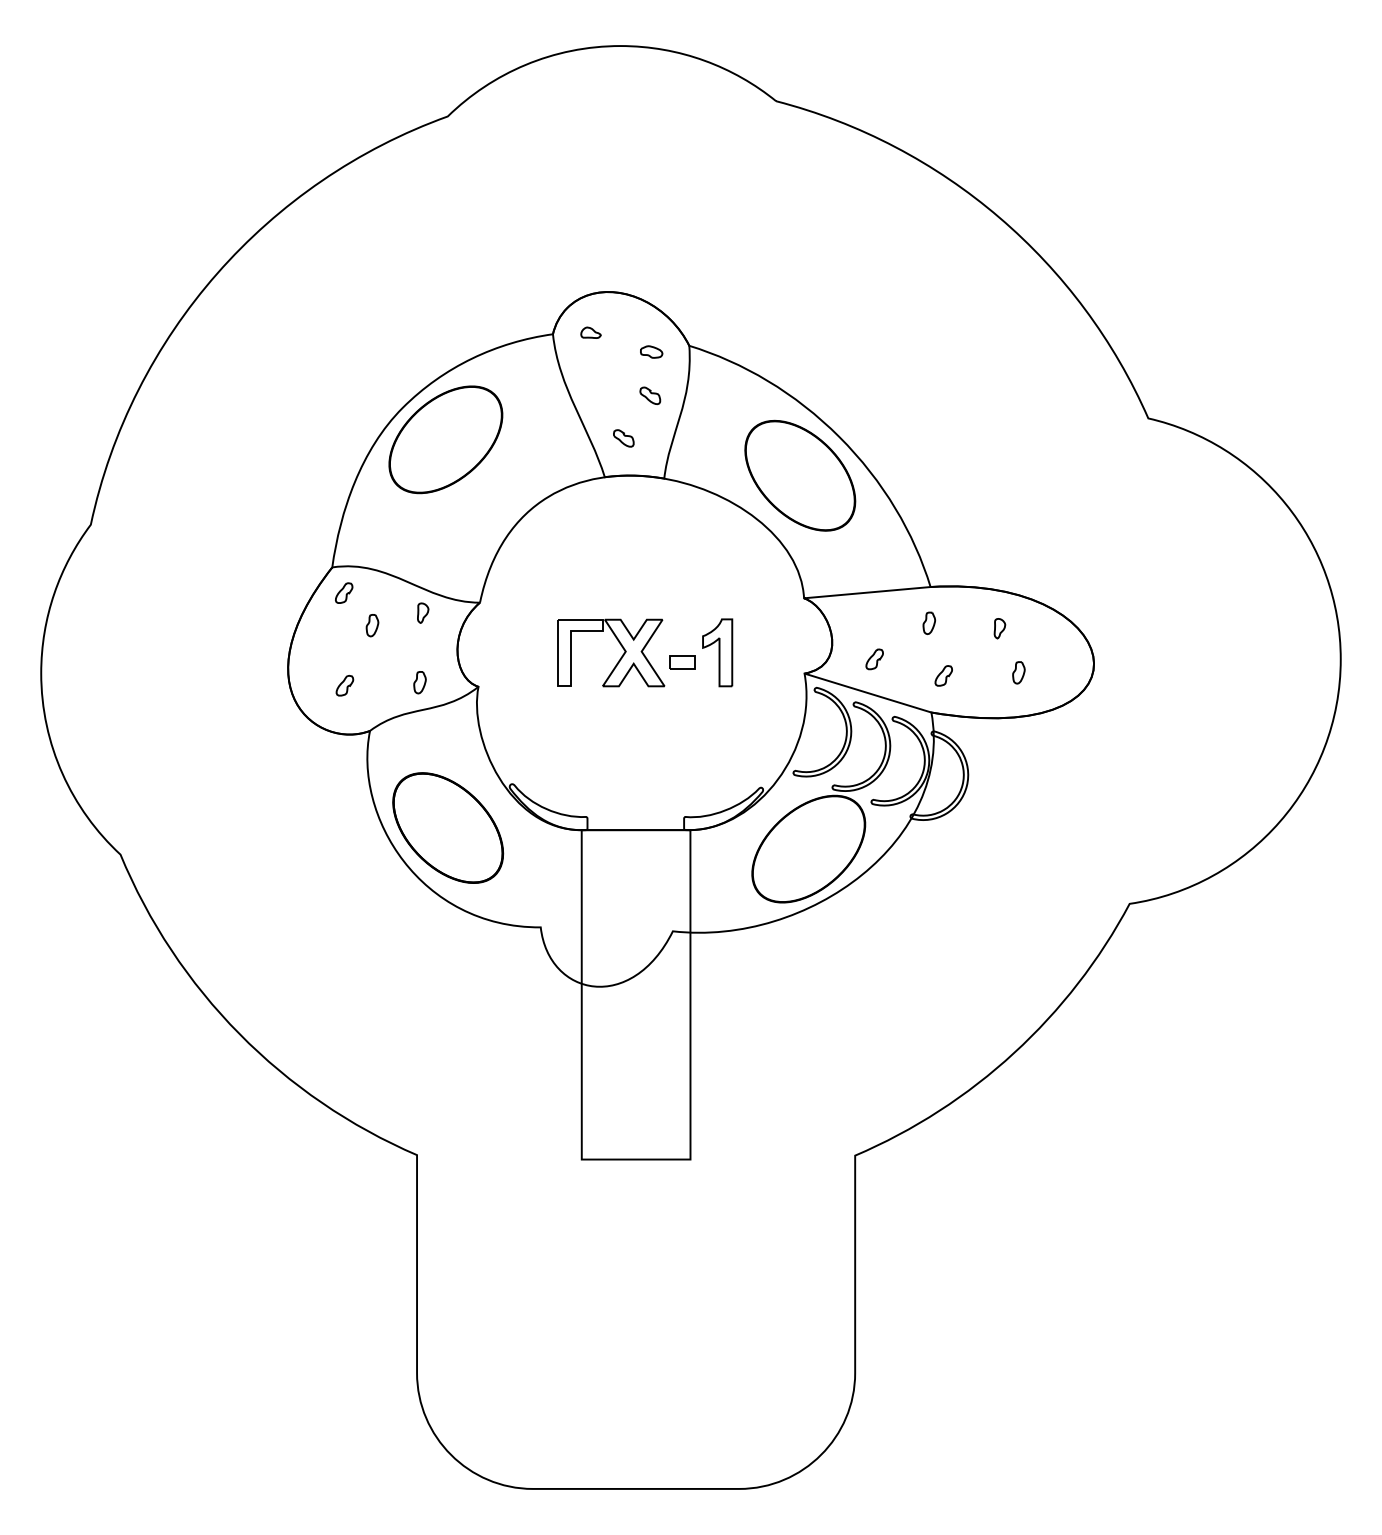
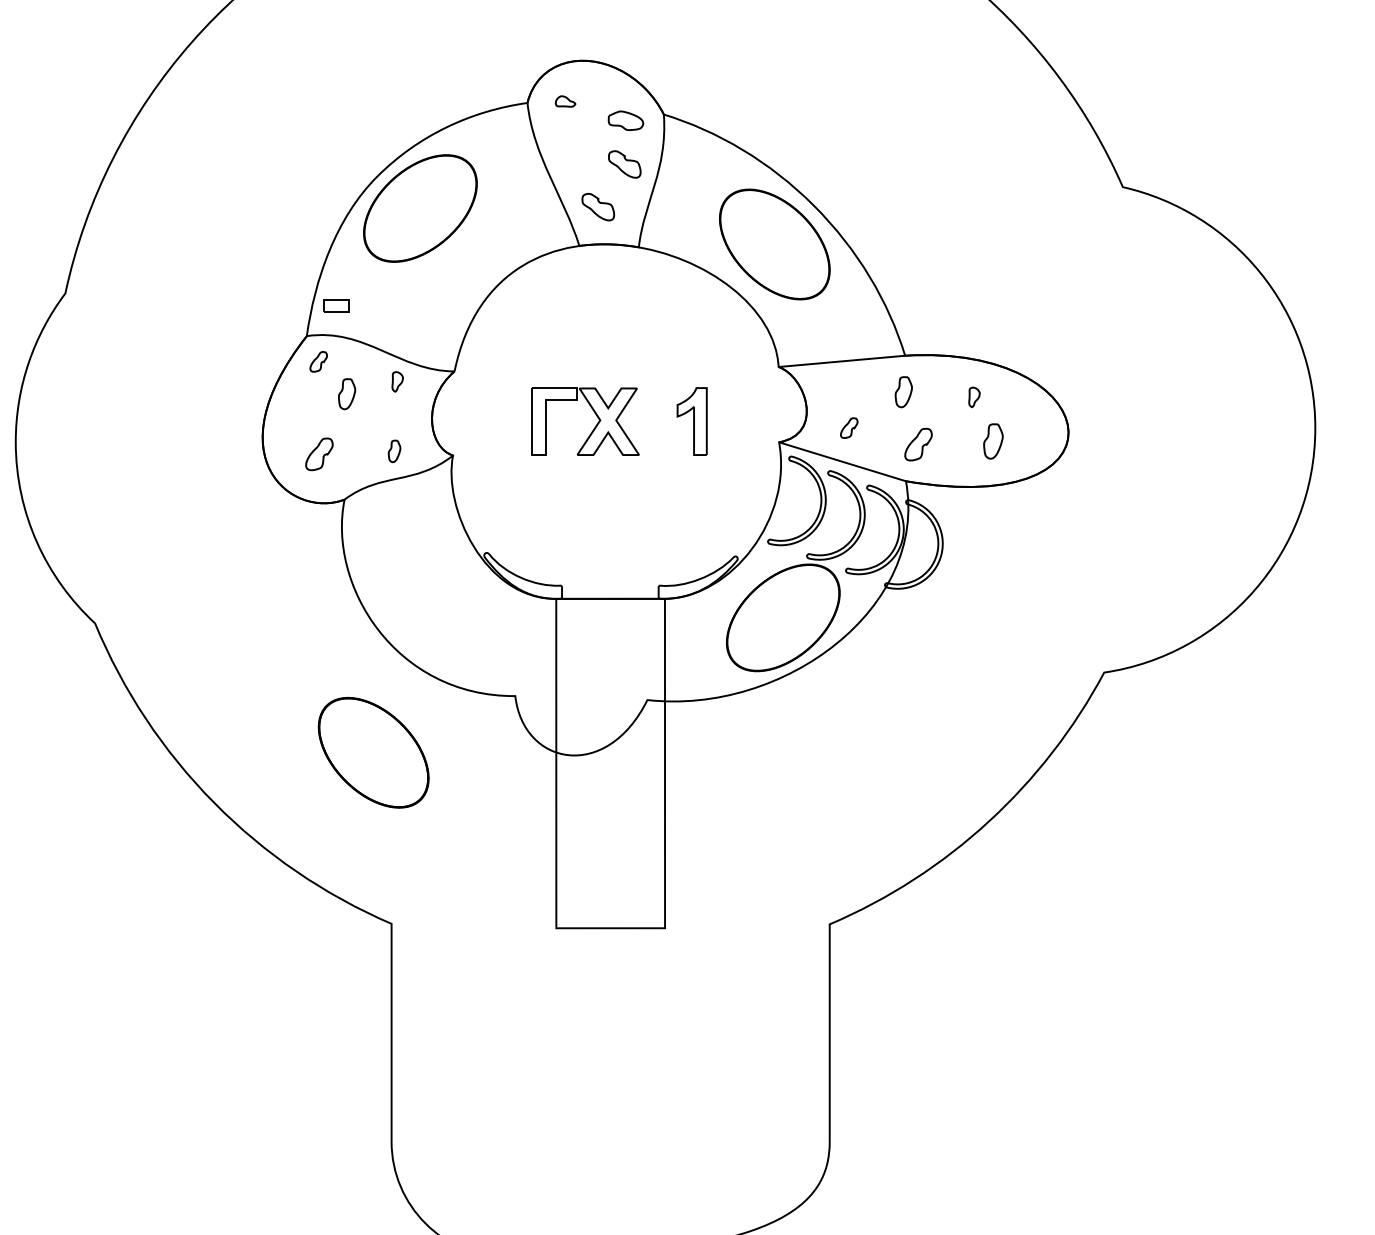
part: (651, 351) -> (626, 120), size x1.6
part: (650, 395) -> (625, 164), size x1.6
part: (623, 438) -> (598, 207), size x1.6
part: (929, 622) -> (904, 391), size x1.4
part: (372, 625) -> (347, 394), size x1.4
part: (682, 662) -> (336, 306), moved
part: (1018, 672) -> (993, 441), size x1.6
part: (943, 675) -> (918, 444), size x1.6
part: (344, 685) -> (319, 454), size x1.6
part: (448, 827) -> (374, 752), moved

